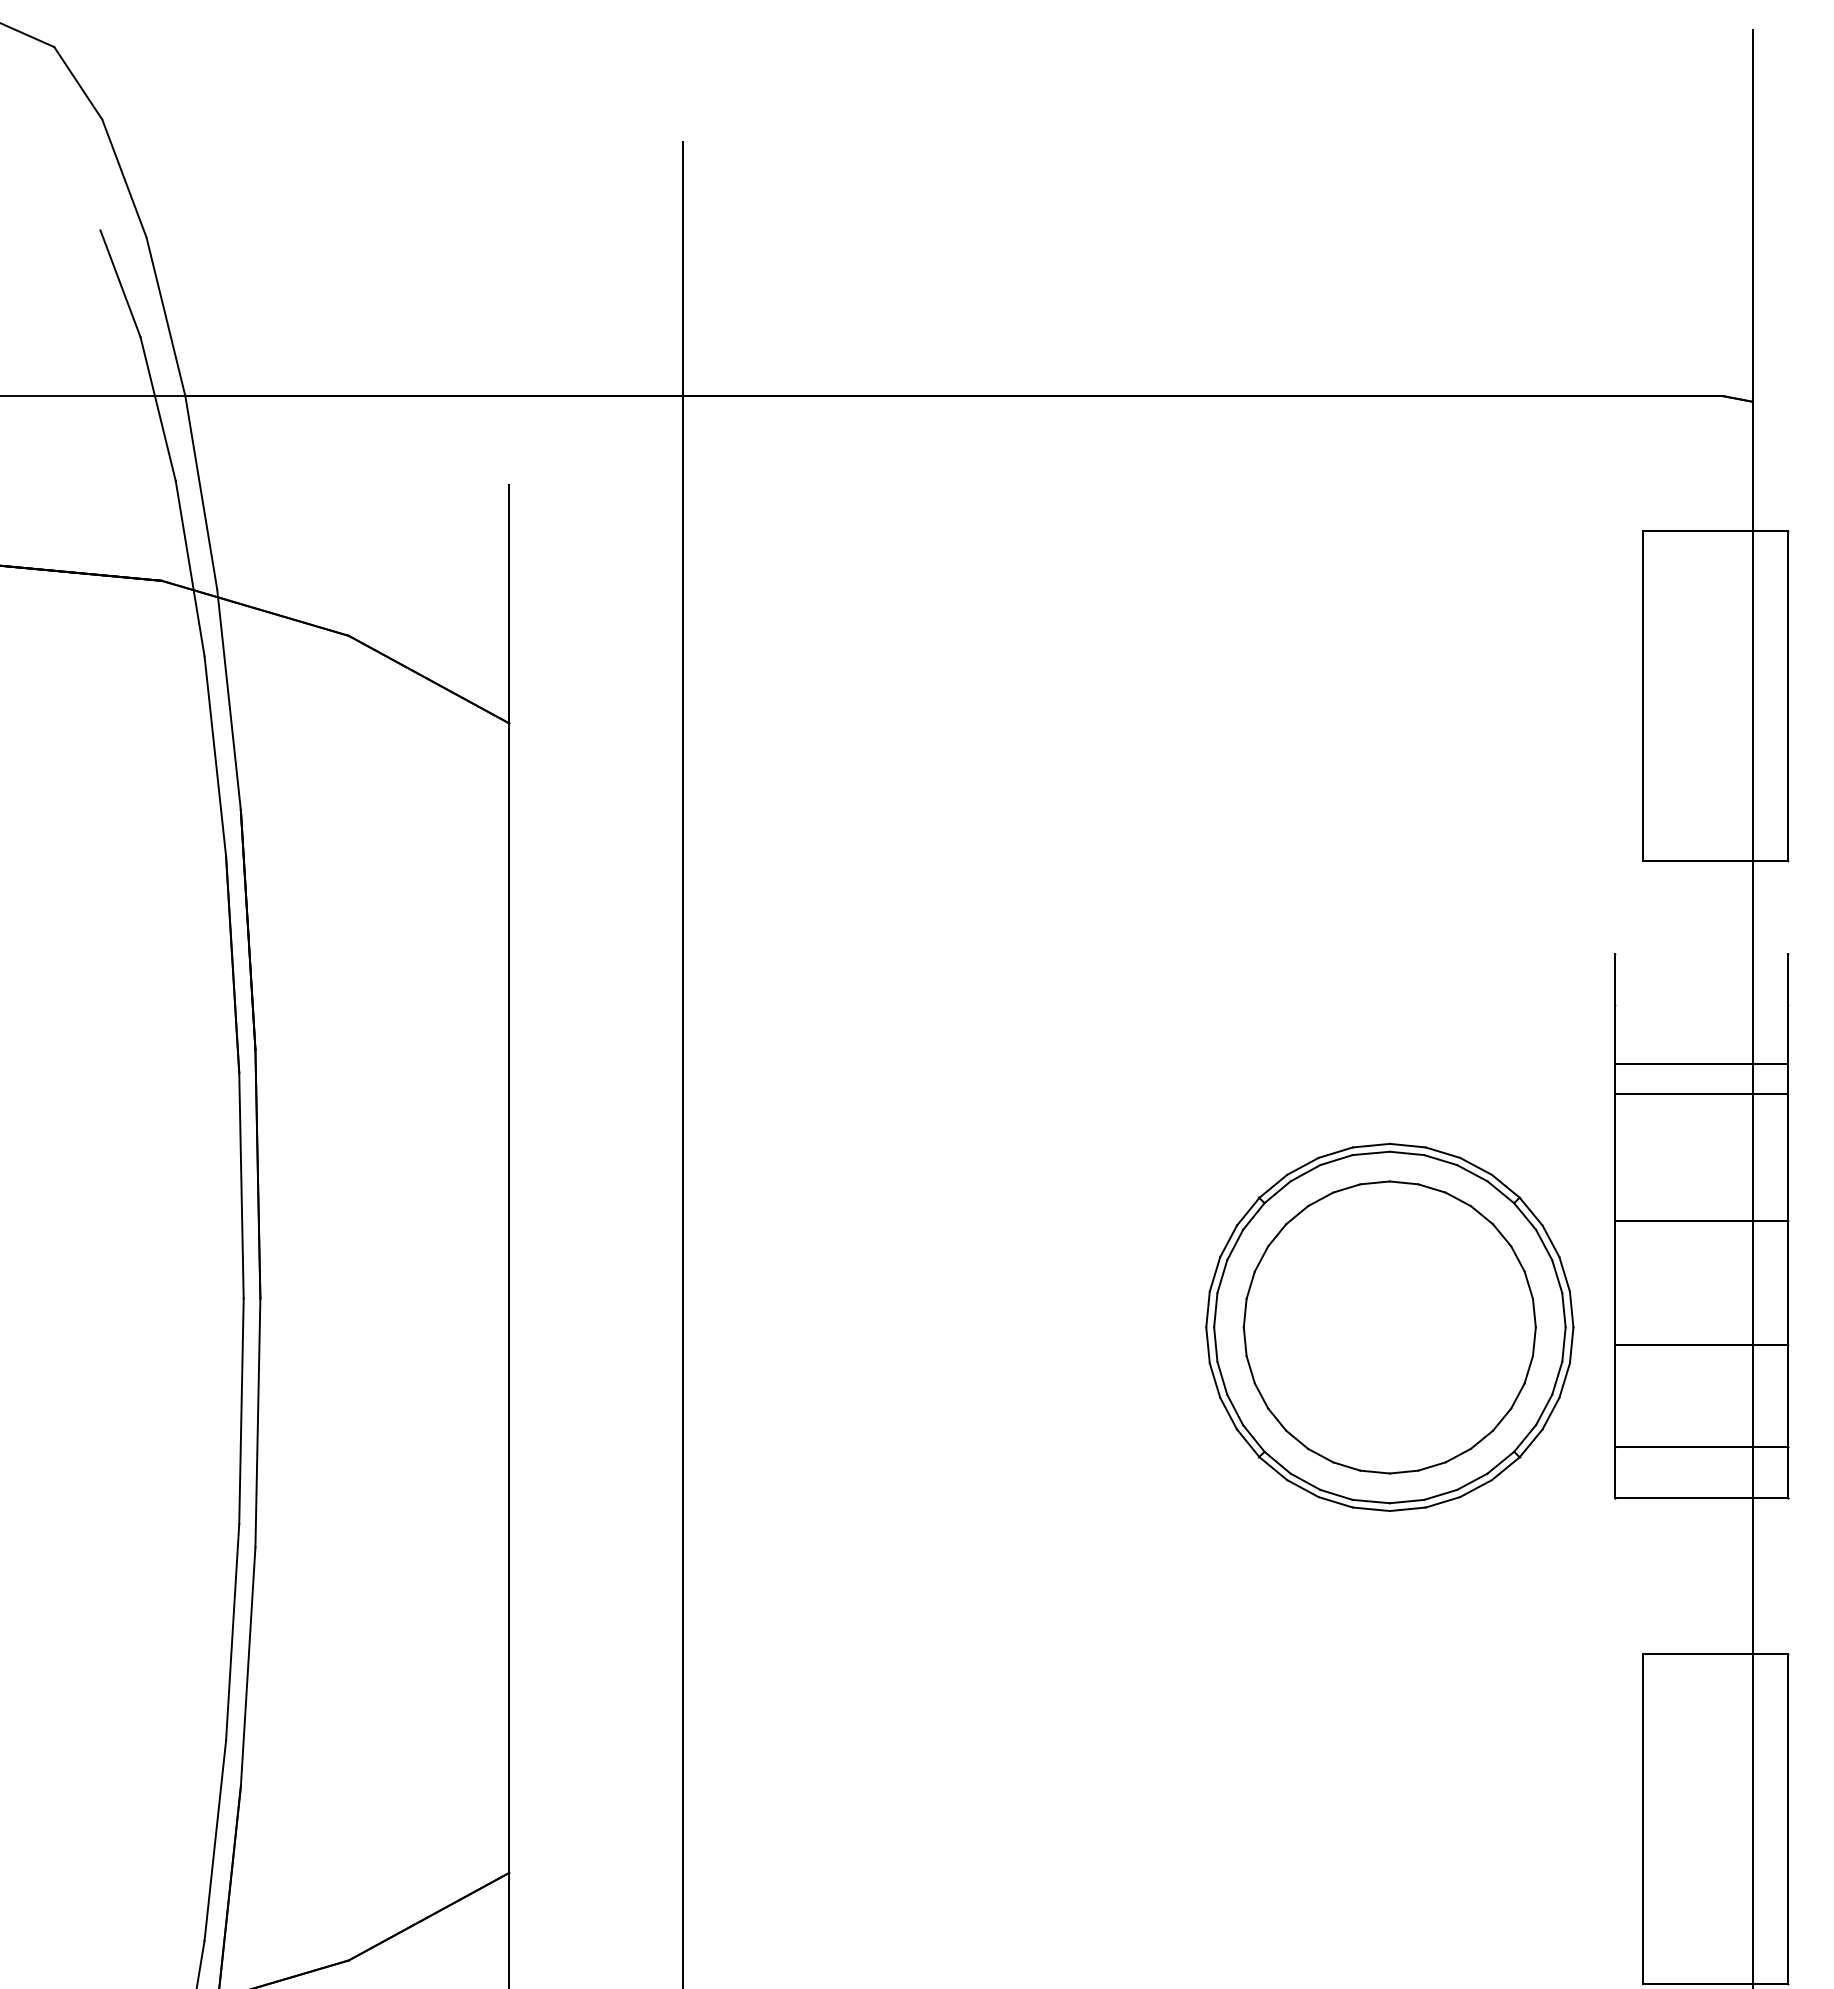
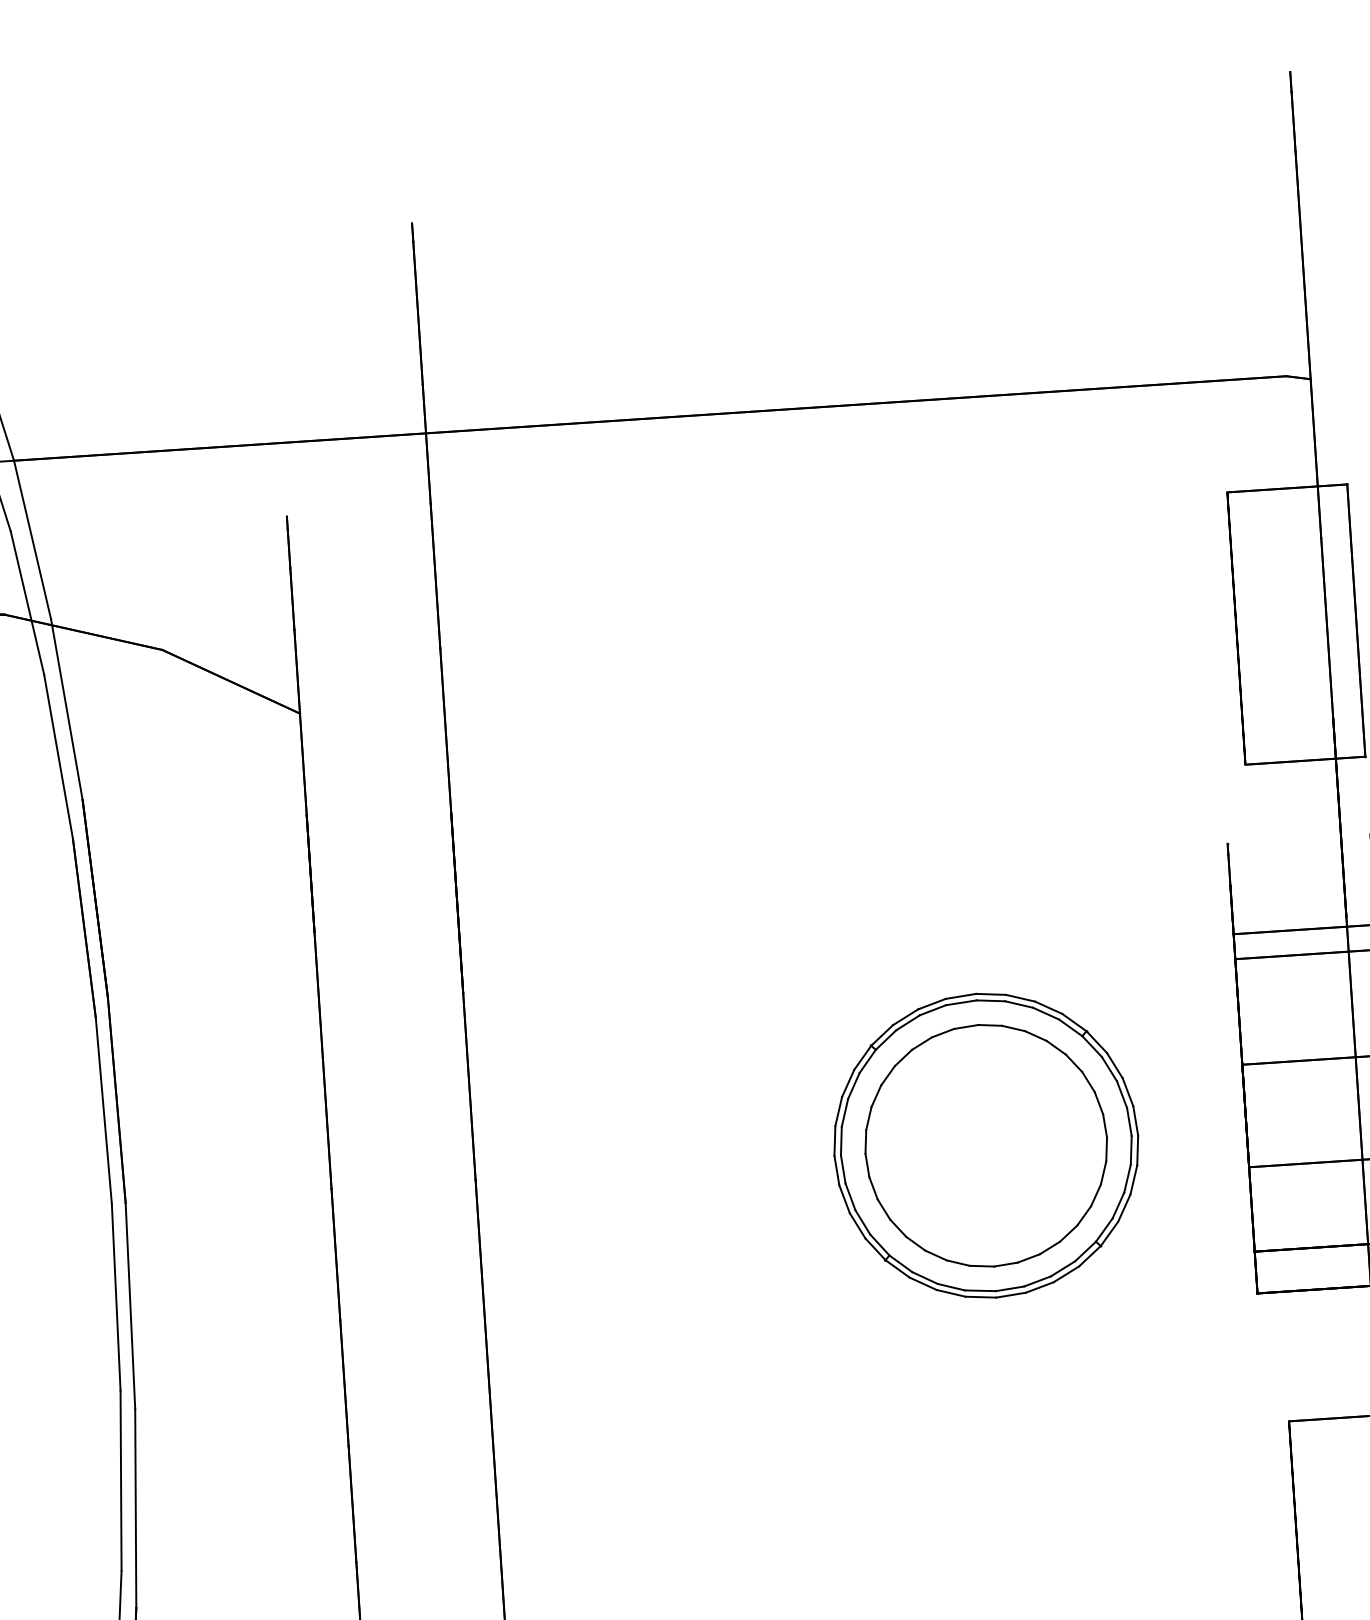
part: (1389, 1326) -> (985, 1144), moved

